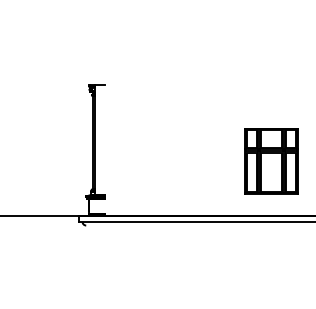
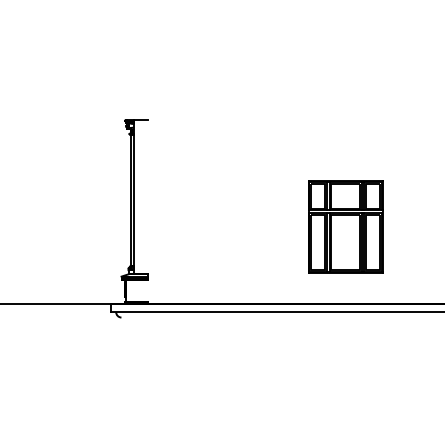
part: (271, 161) -> (345, 227), moved

